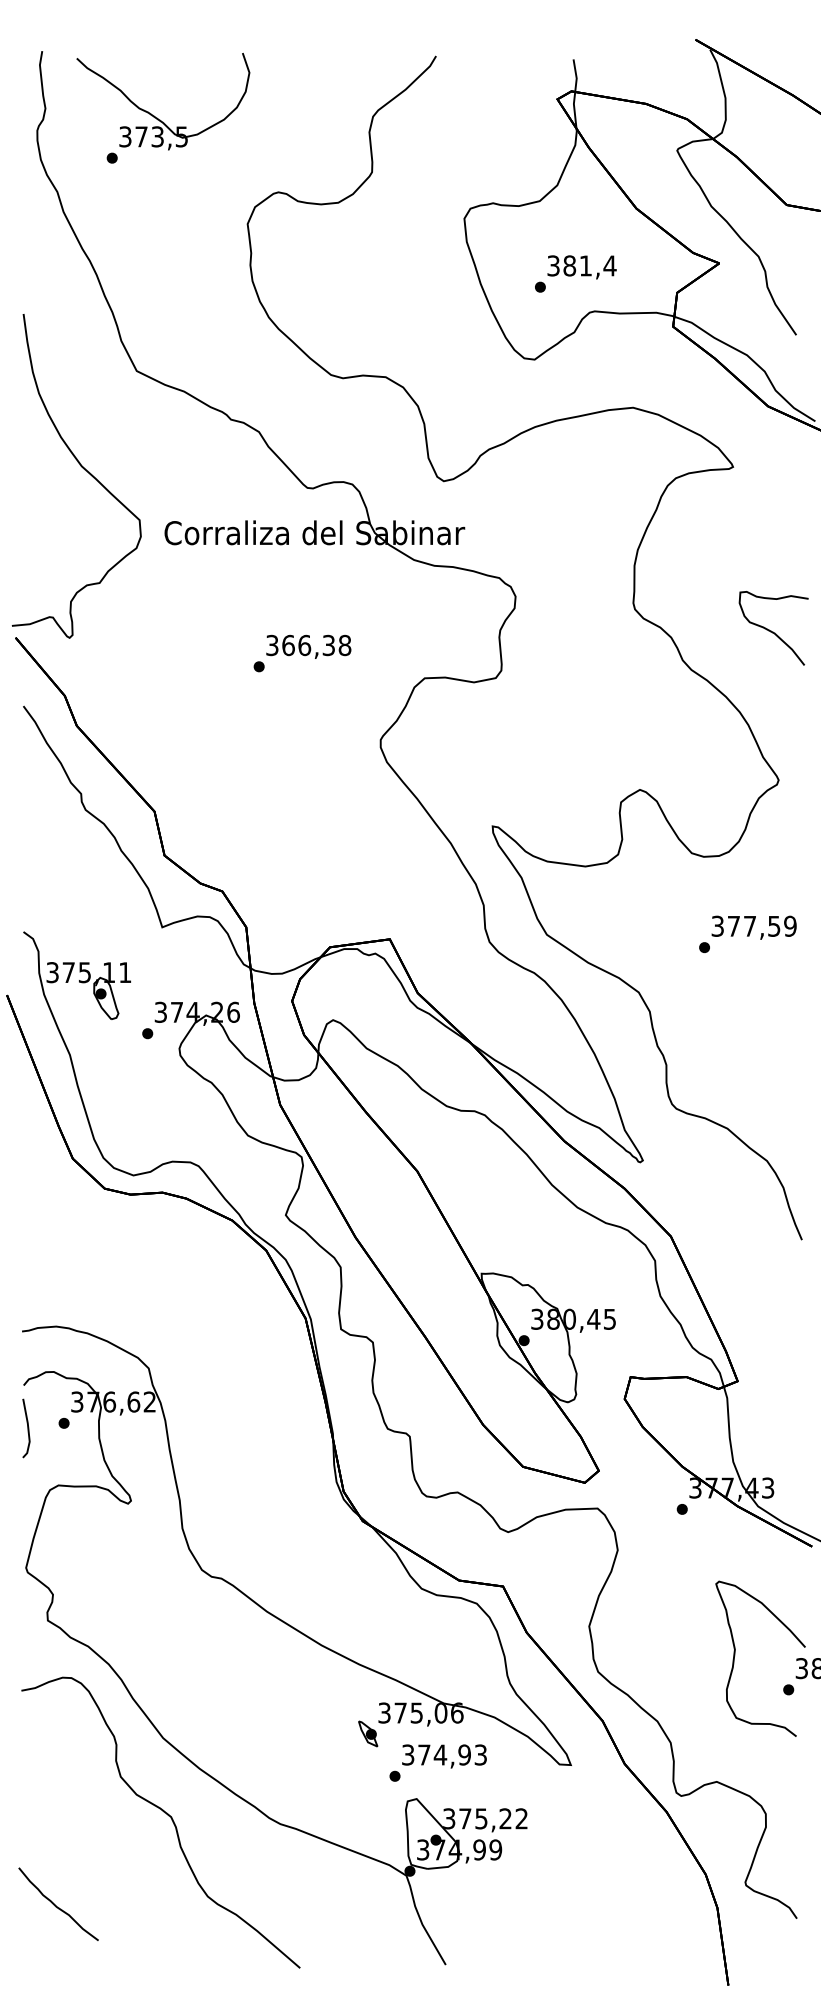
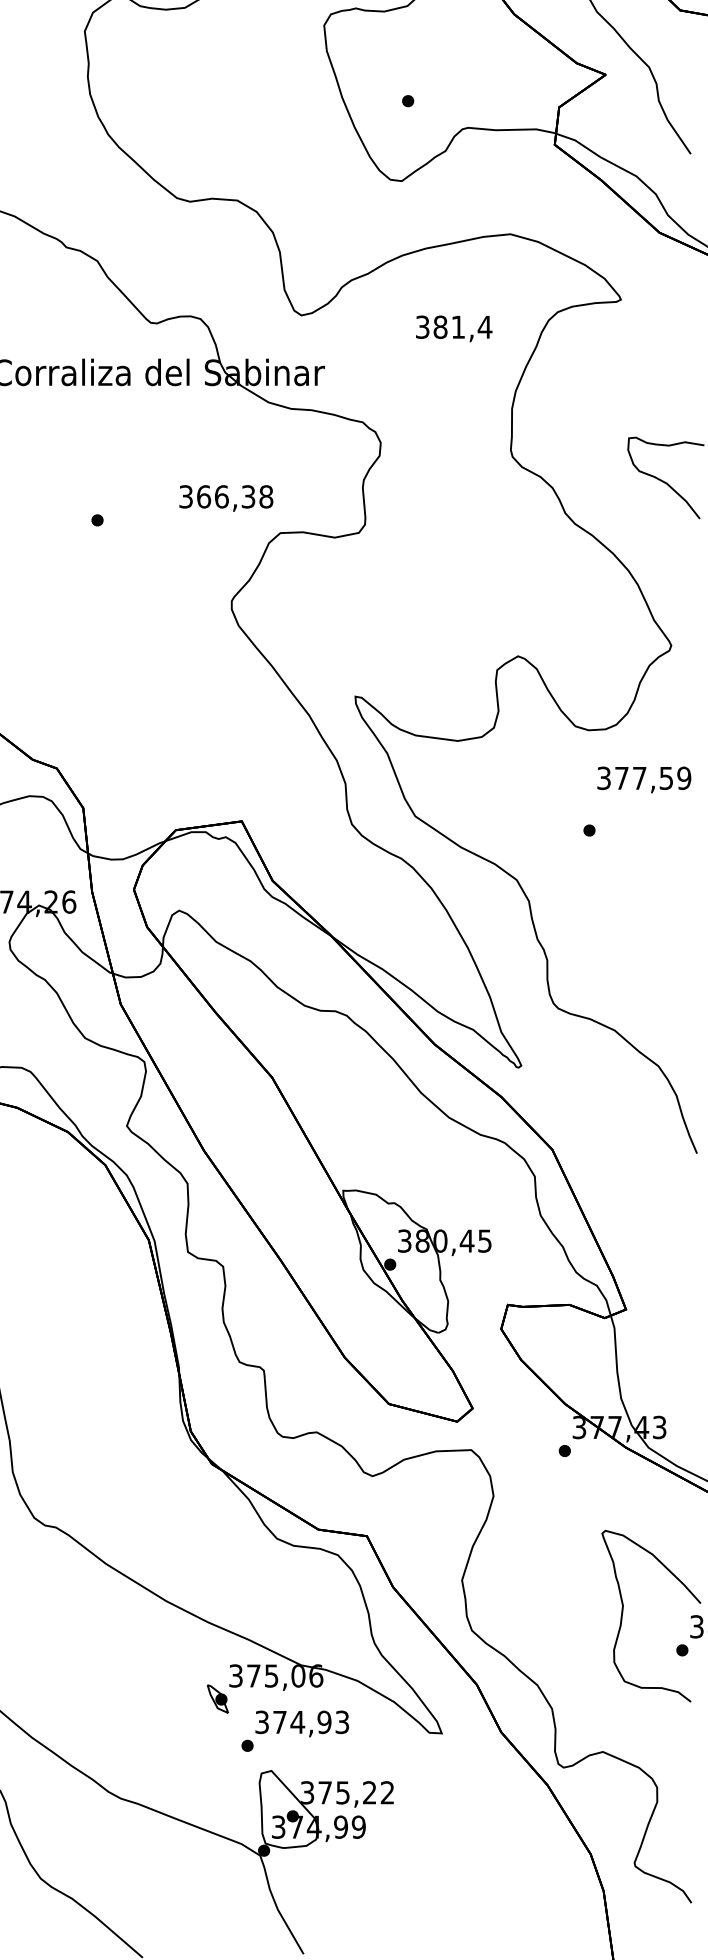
text: (581, 267) -> (453, 328), moved
text: (308, 646) -> (226, 497), moved
text: (753, 927) -> (643, 779), moved

